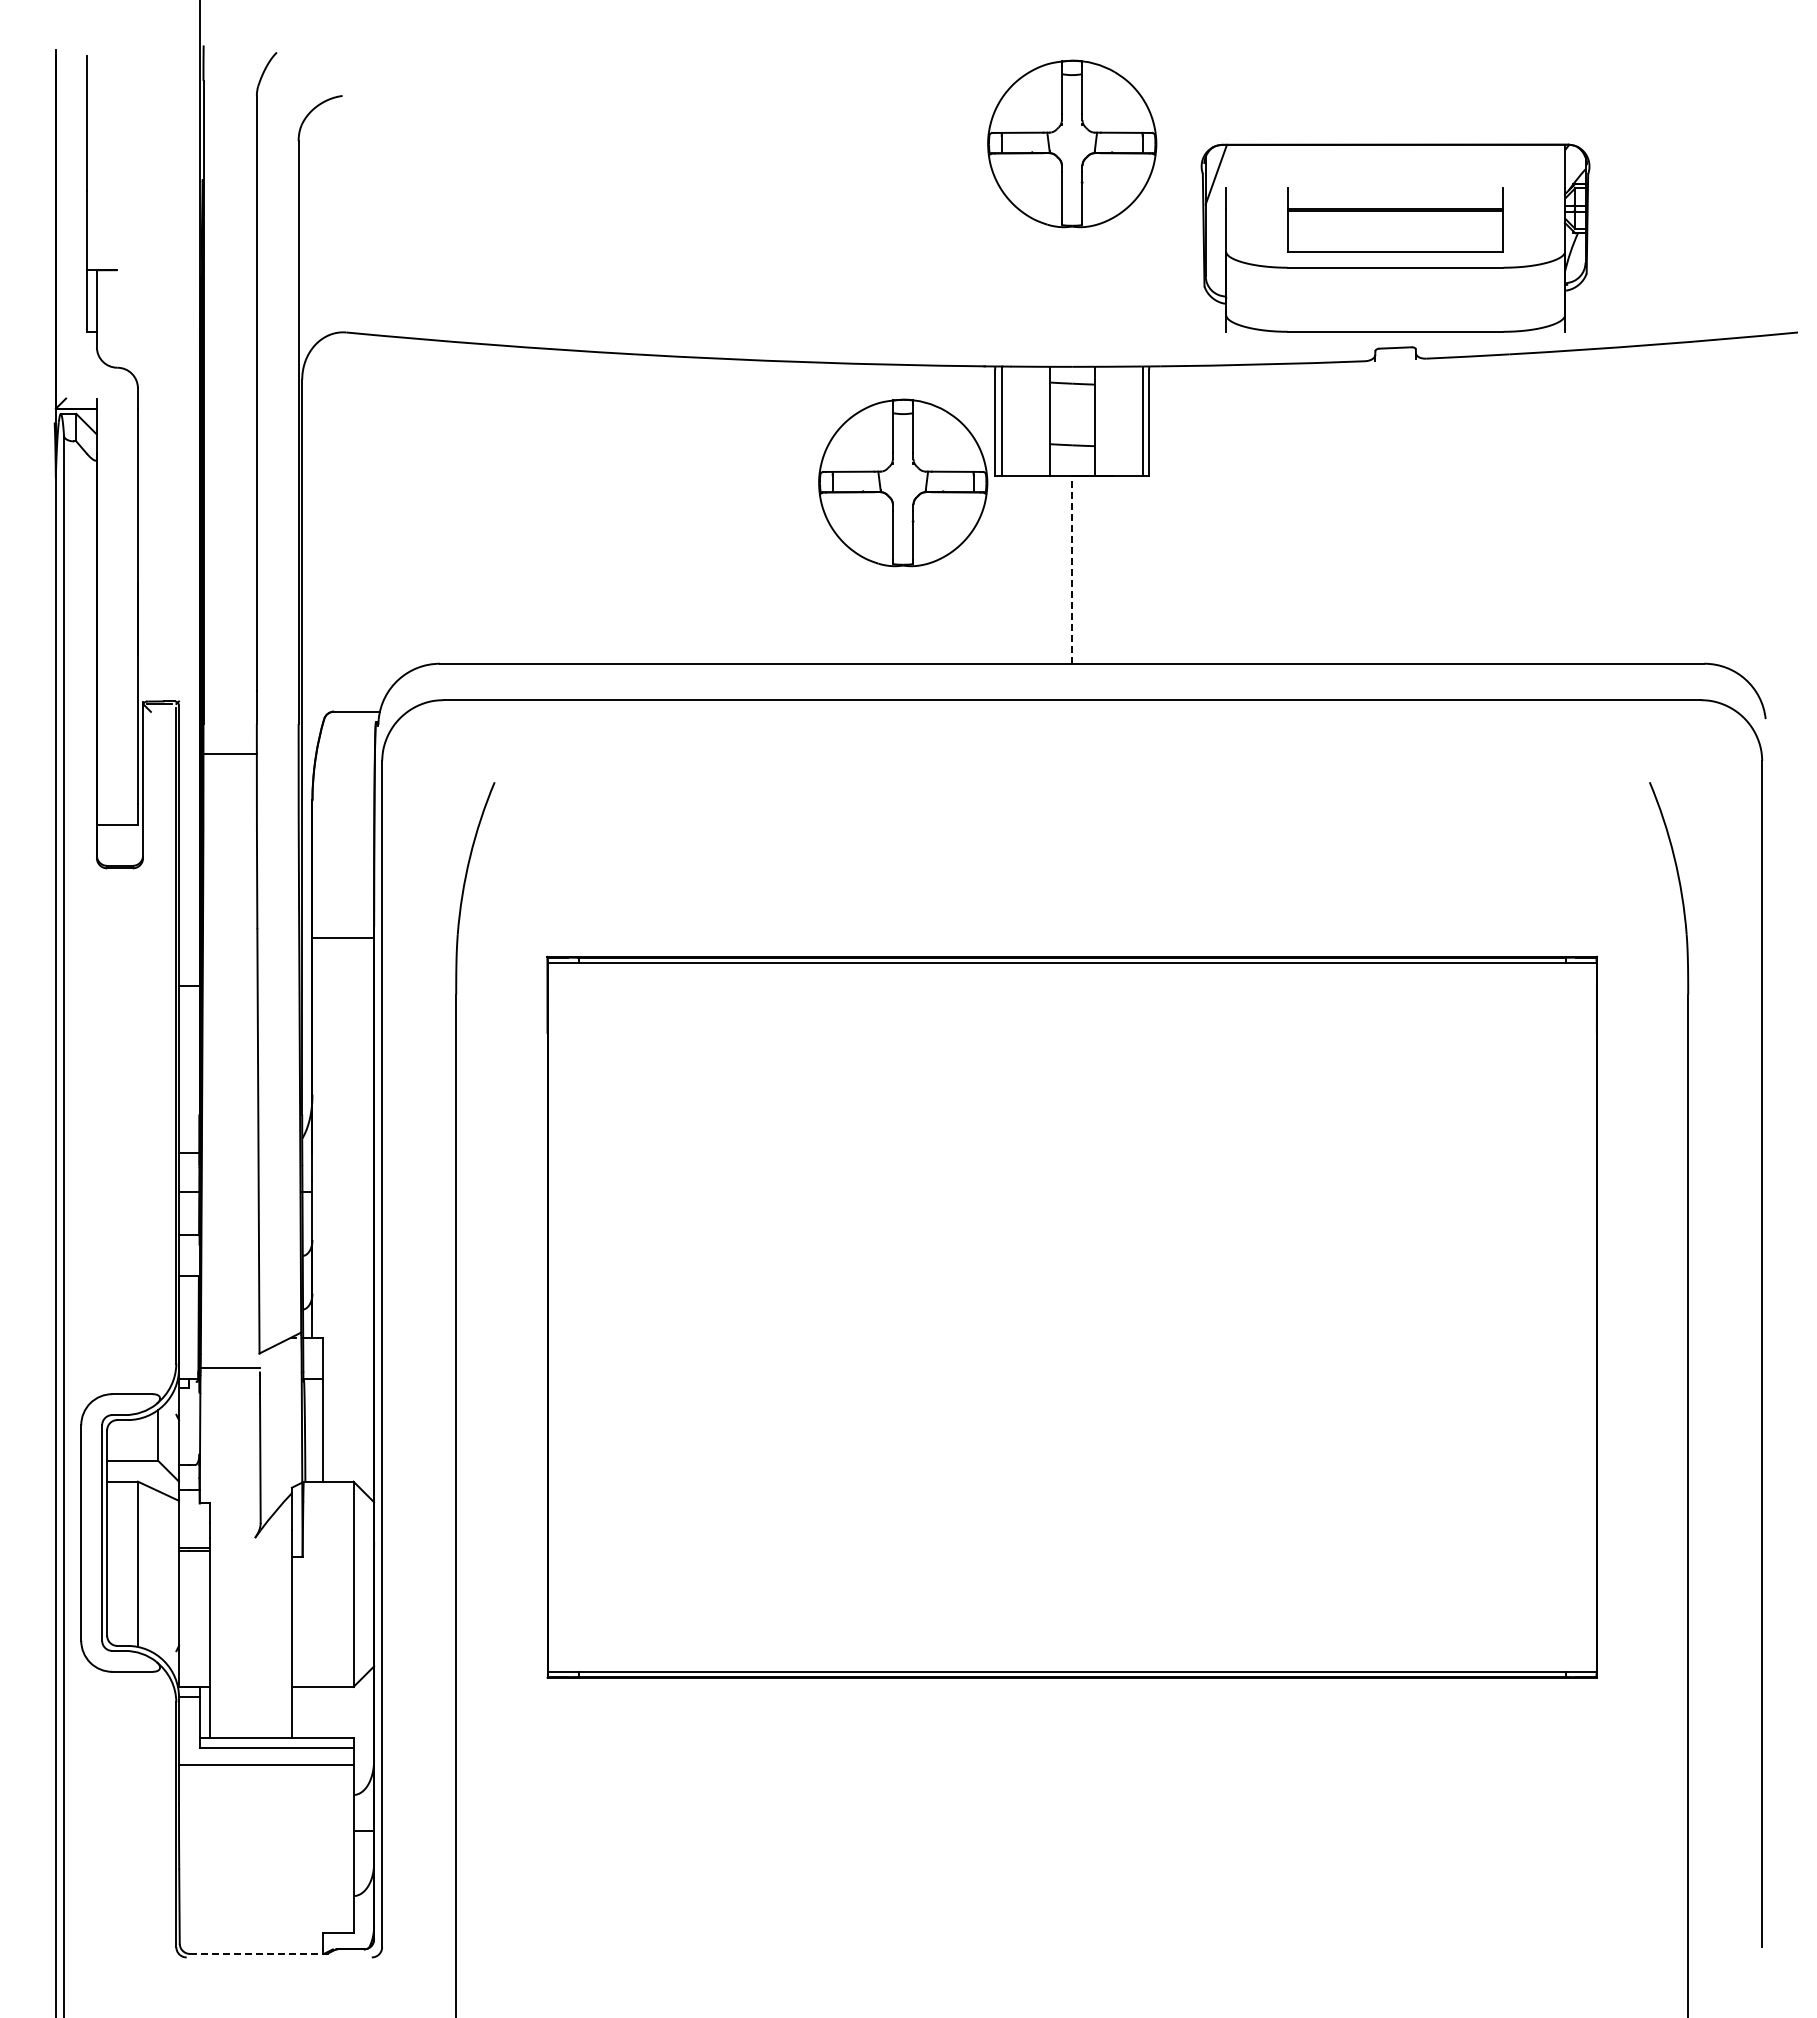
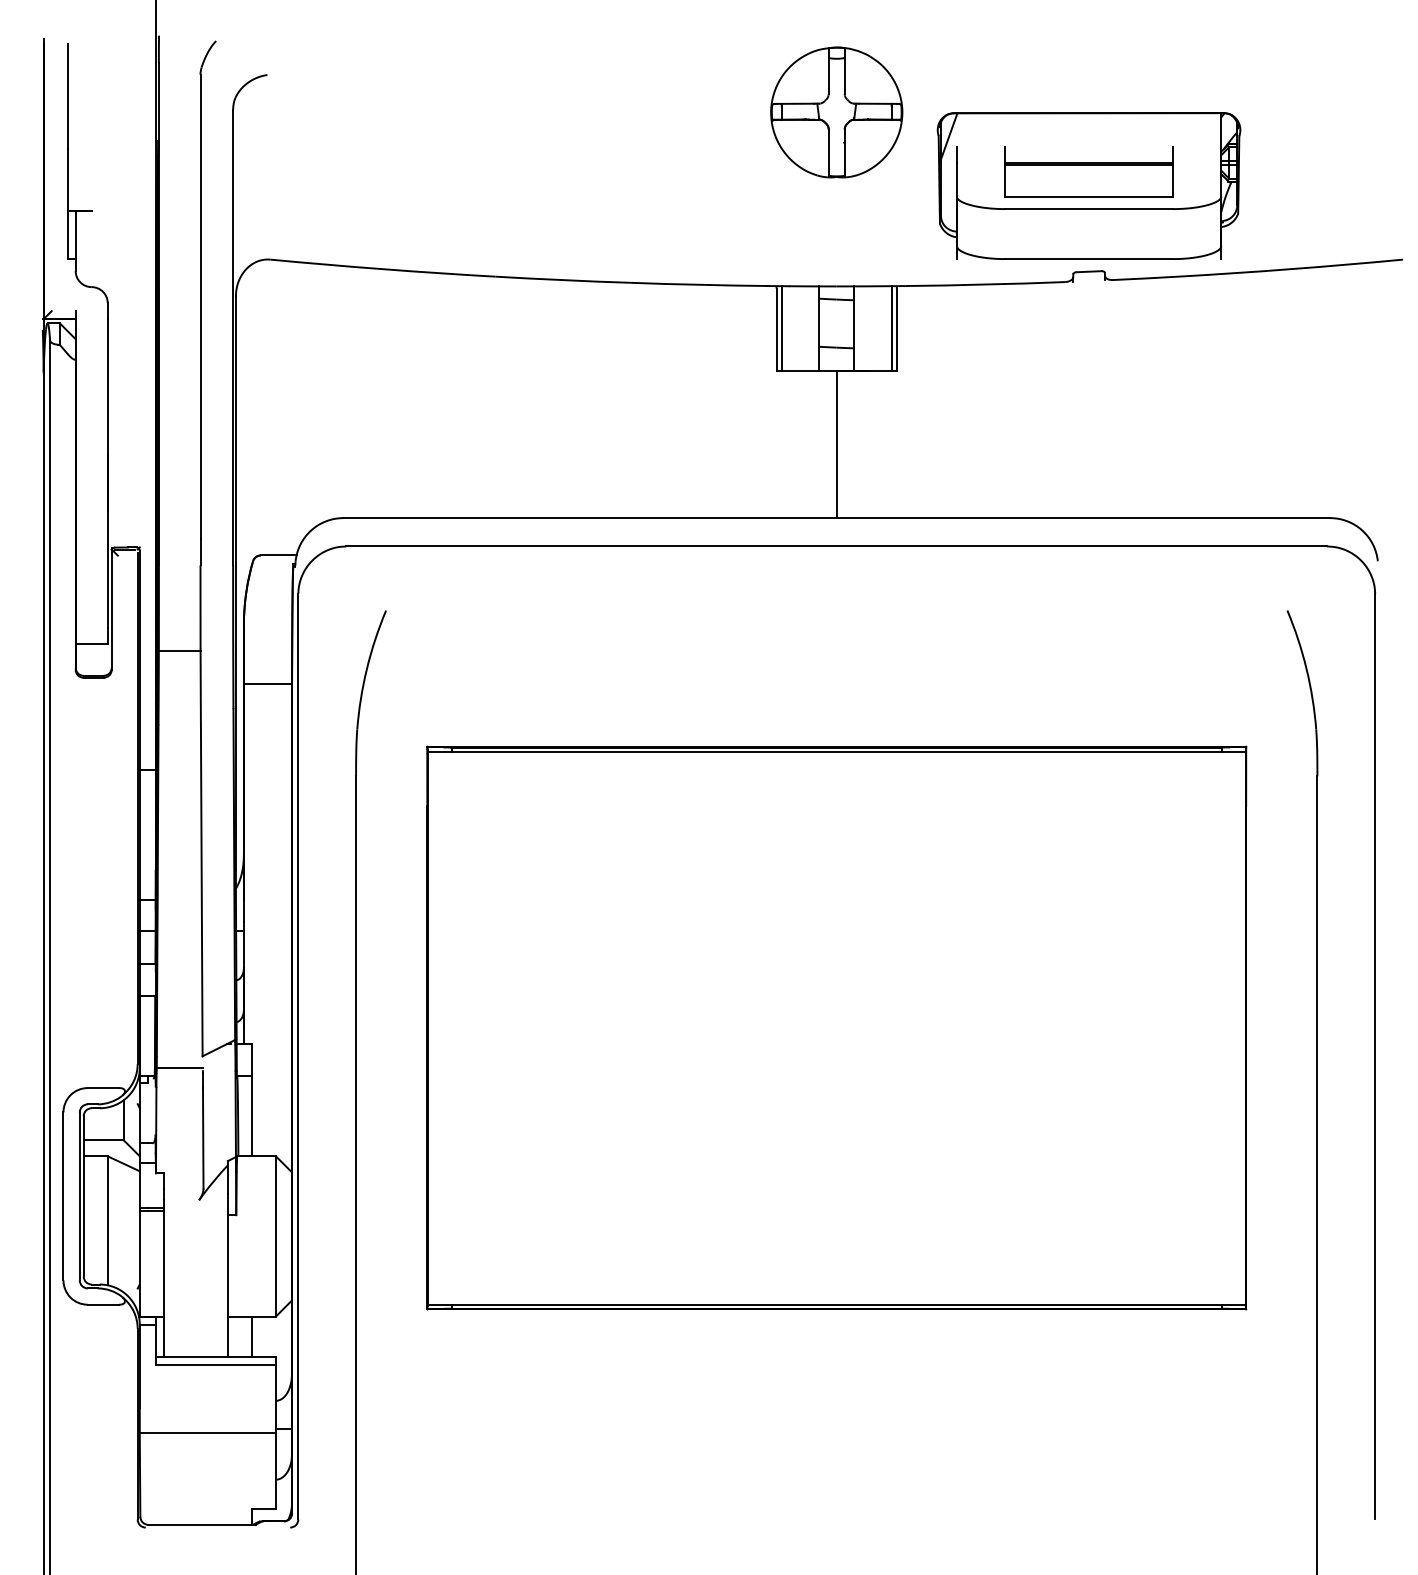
part: (903, 482) -> (705, 376), removed
line: (1072, 569) -> (836, 444), dashed -> solid
line: (230, 754) -> (179, 651), moved
line: (343, 937) -> (268, 683), moved
line: (322, 1712) -> (251, 1336), added
line: (266, 1764) -> (208, 1432), moved
line: (257, 1953) -> (201, 1524), dashed -> solid

